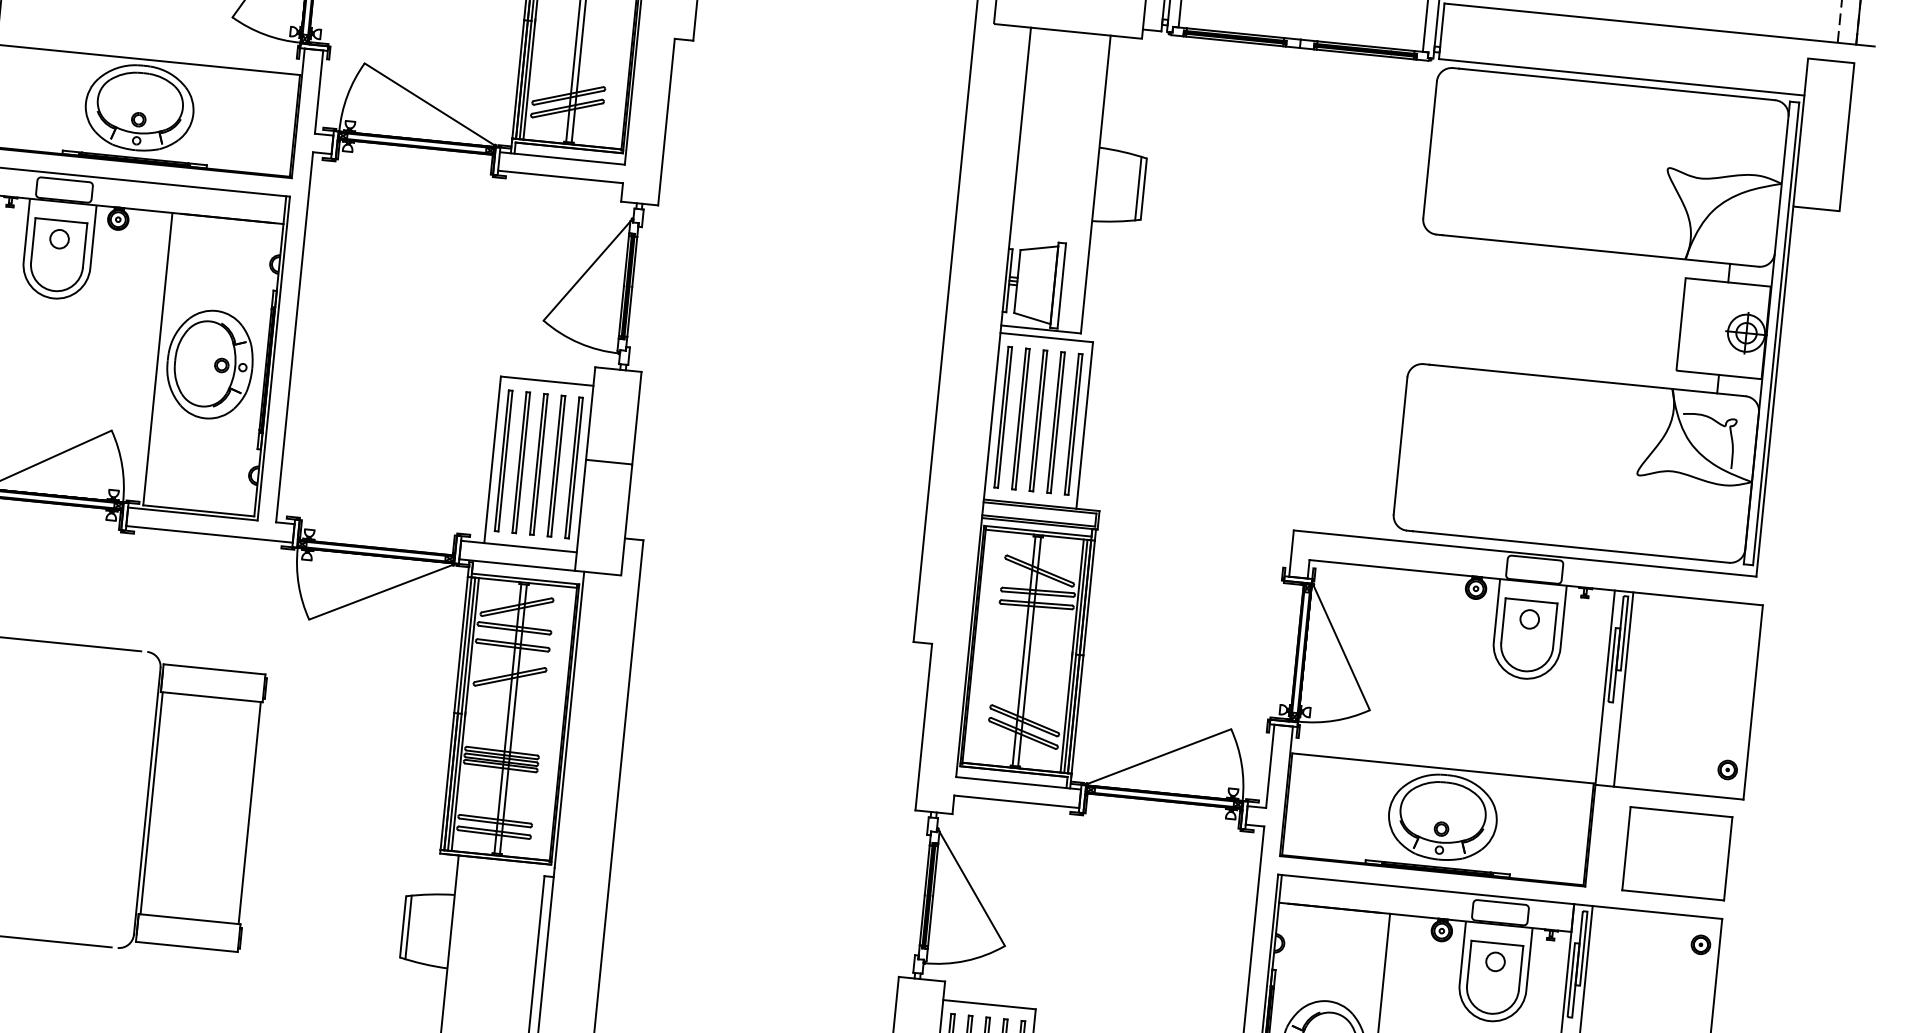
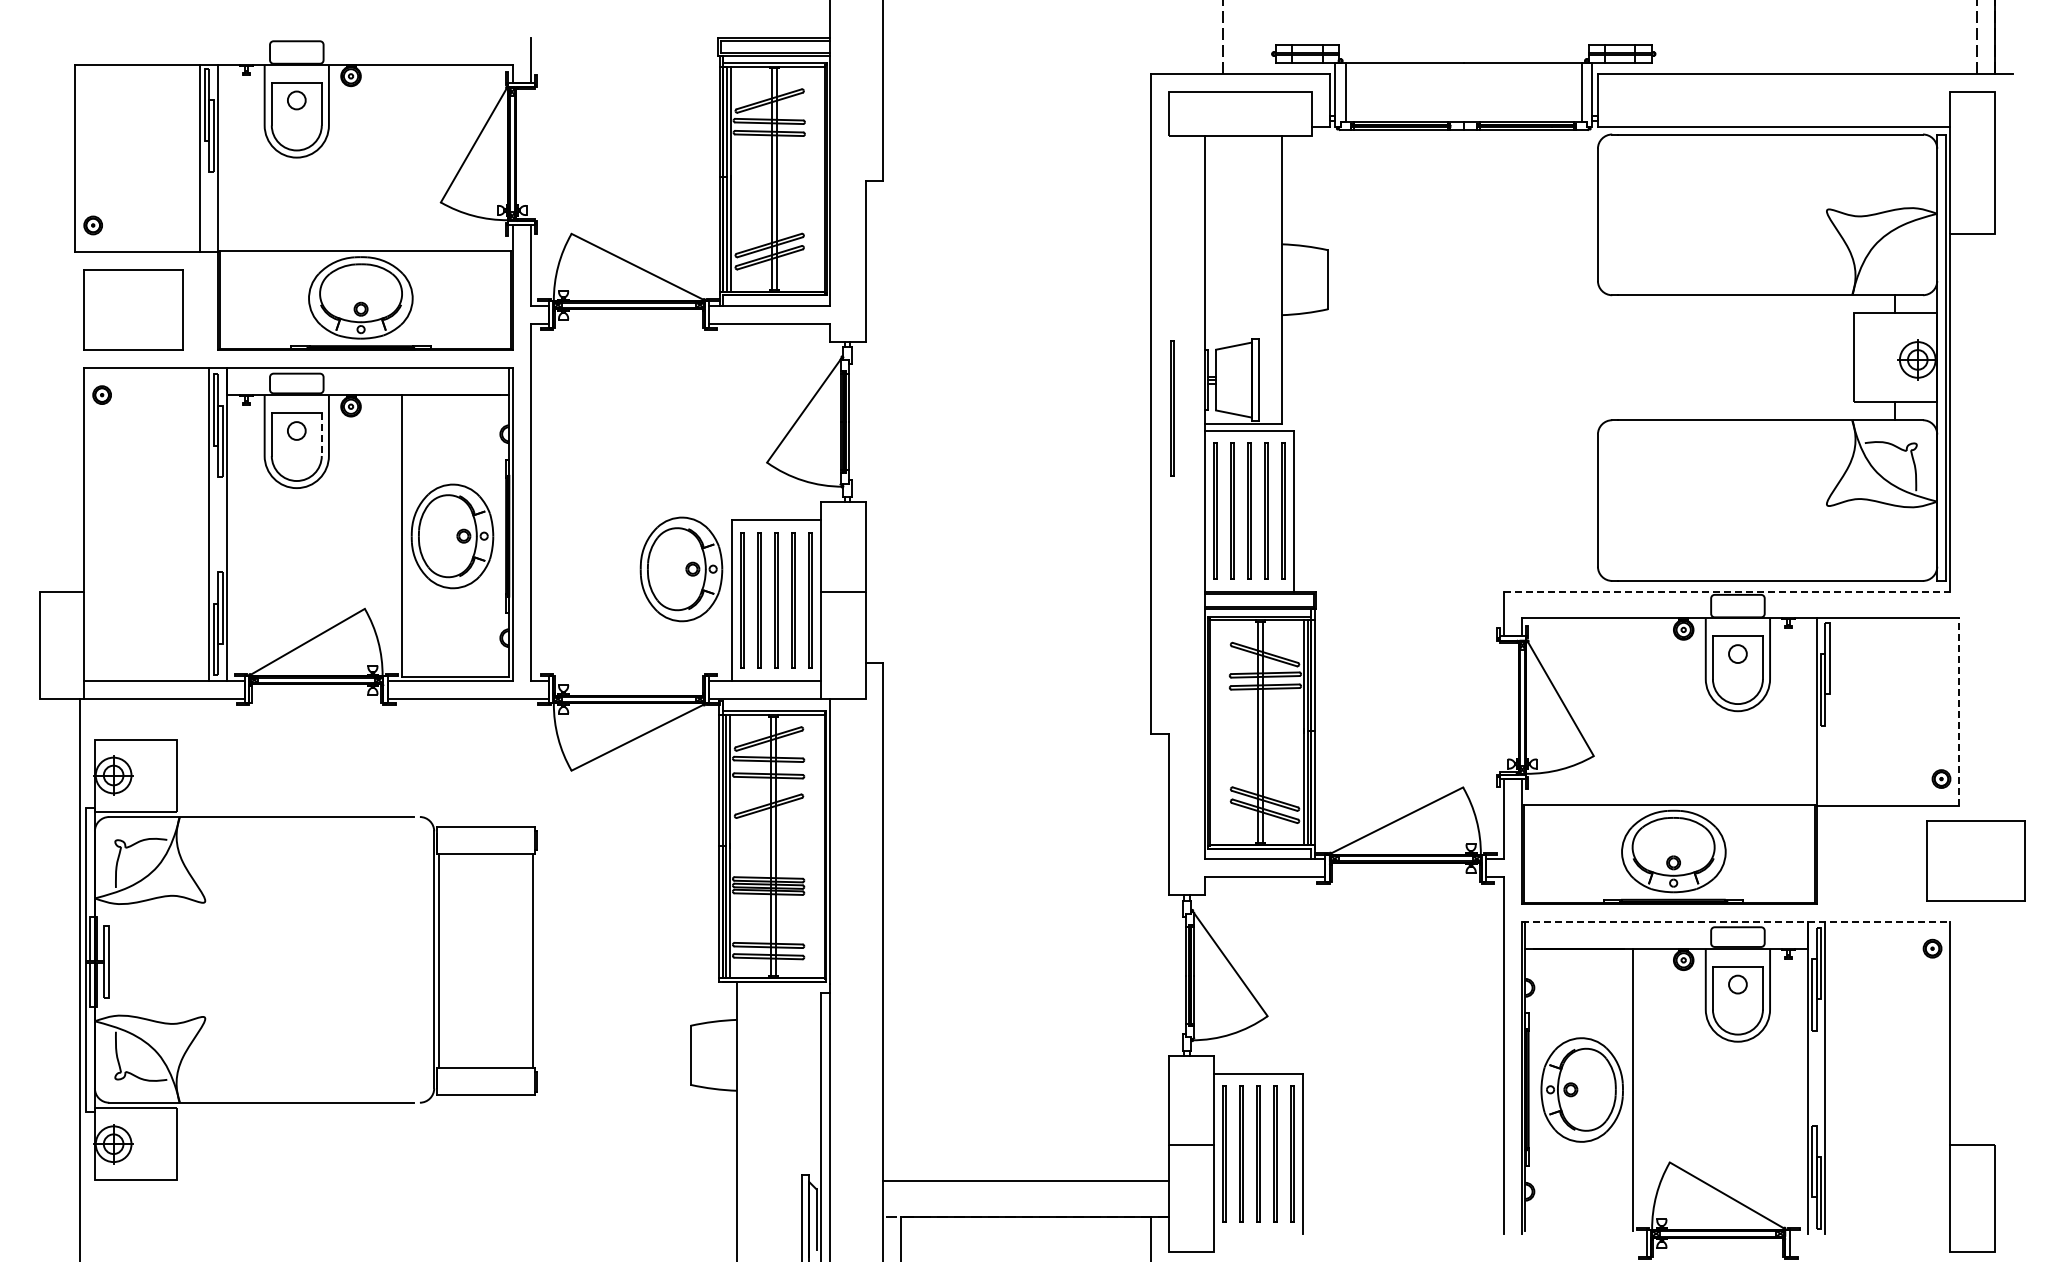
line: (1138, 188) -> (1322, 279), removed
line: (84, 246) -> (321, 435), solid -> dashed
line: (968, 306) -> (1171, 408), added
part: (443, 422) -> (681, 569), added
line: (1525, 553) -> (1727, 591), solid -> dashed
line: (1623, 688) -> (1834, 711), removed
line: (1753, 702) -> (1959, 712), solid -> dashed
part: (1676, 853) -> (1975, 860), moved
line: (1500, 896) -> (1736, 921), solid -> dashed
line: (408, 926) -> (695, 1054), removed

